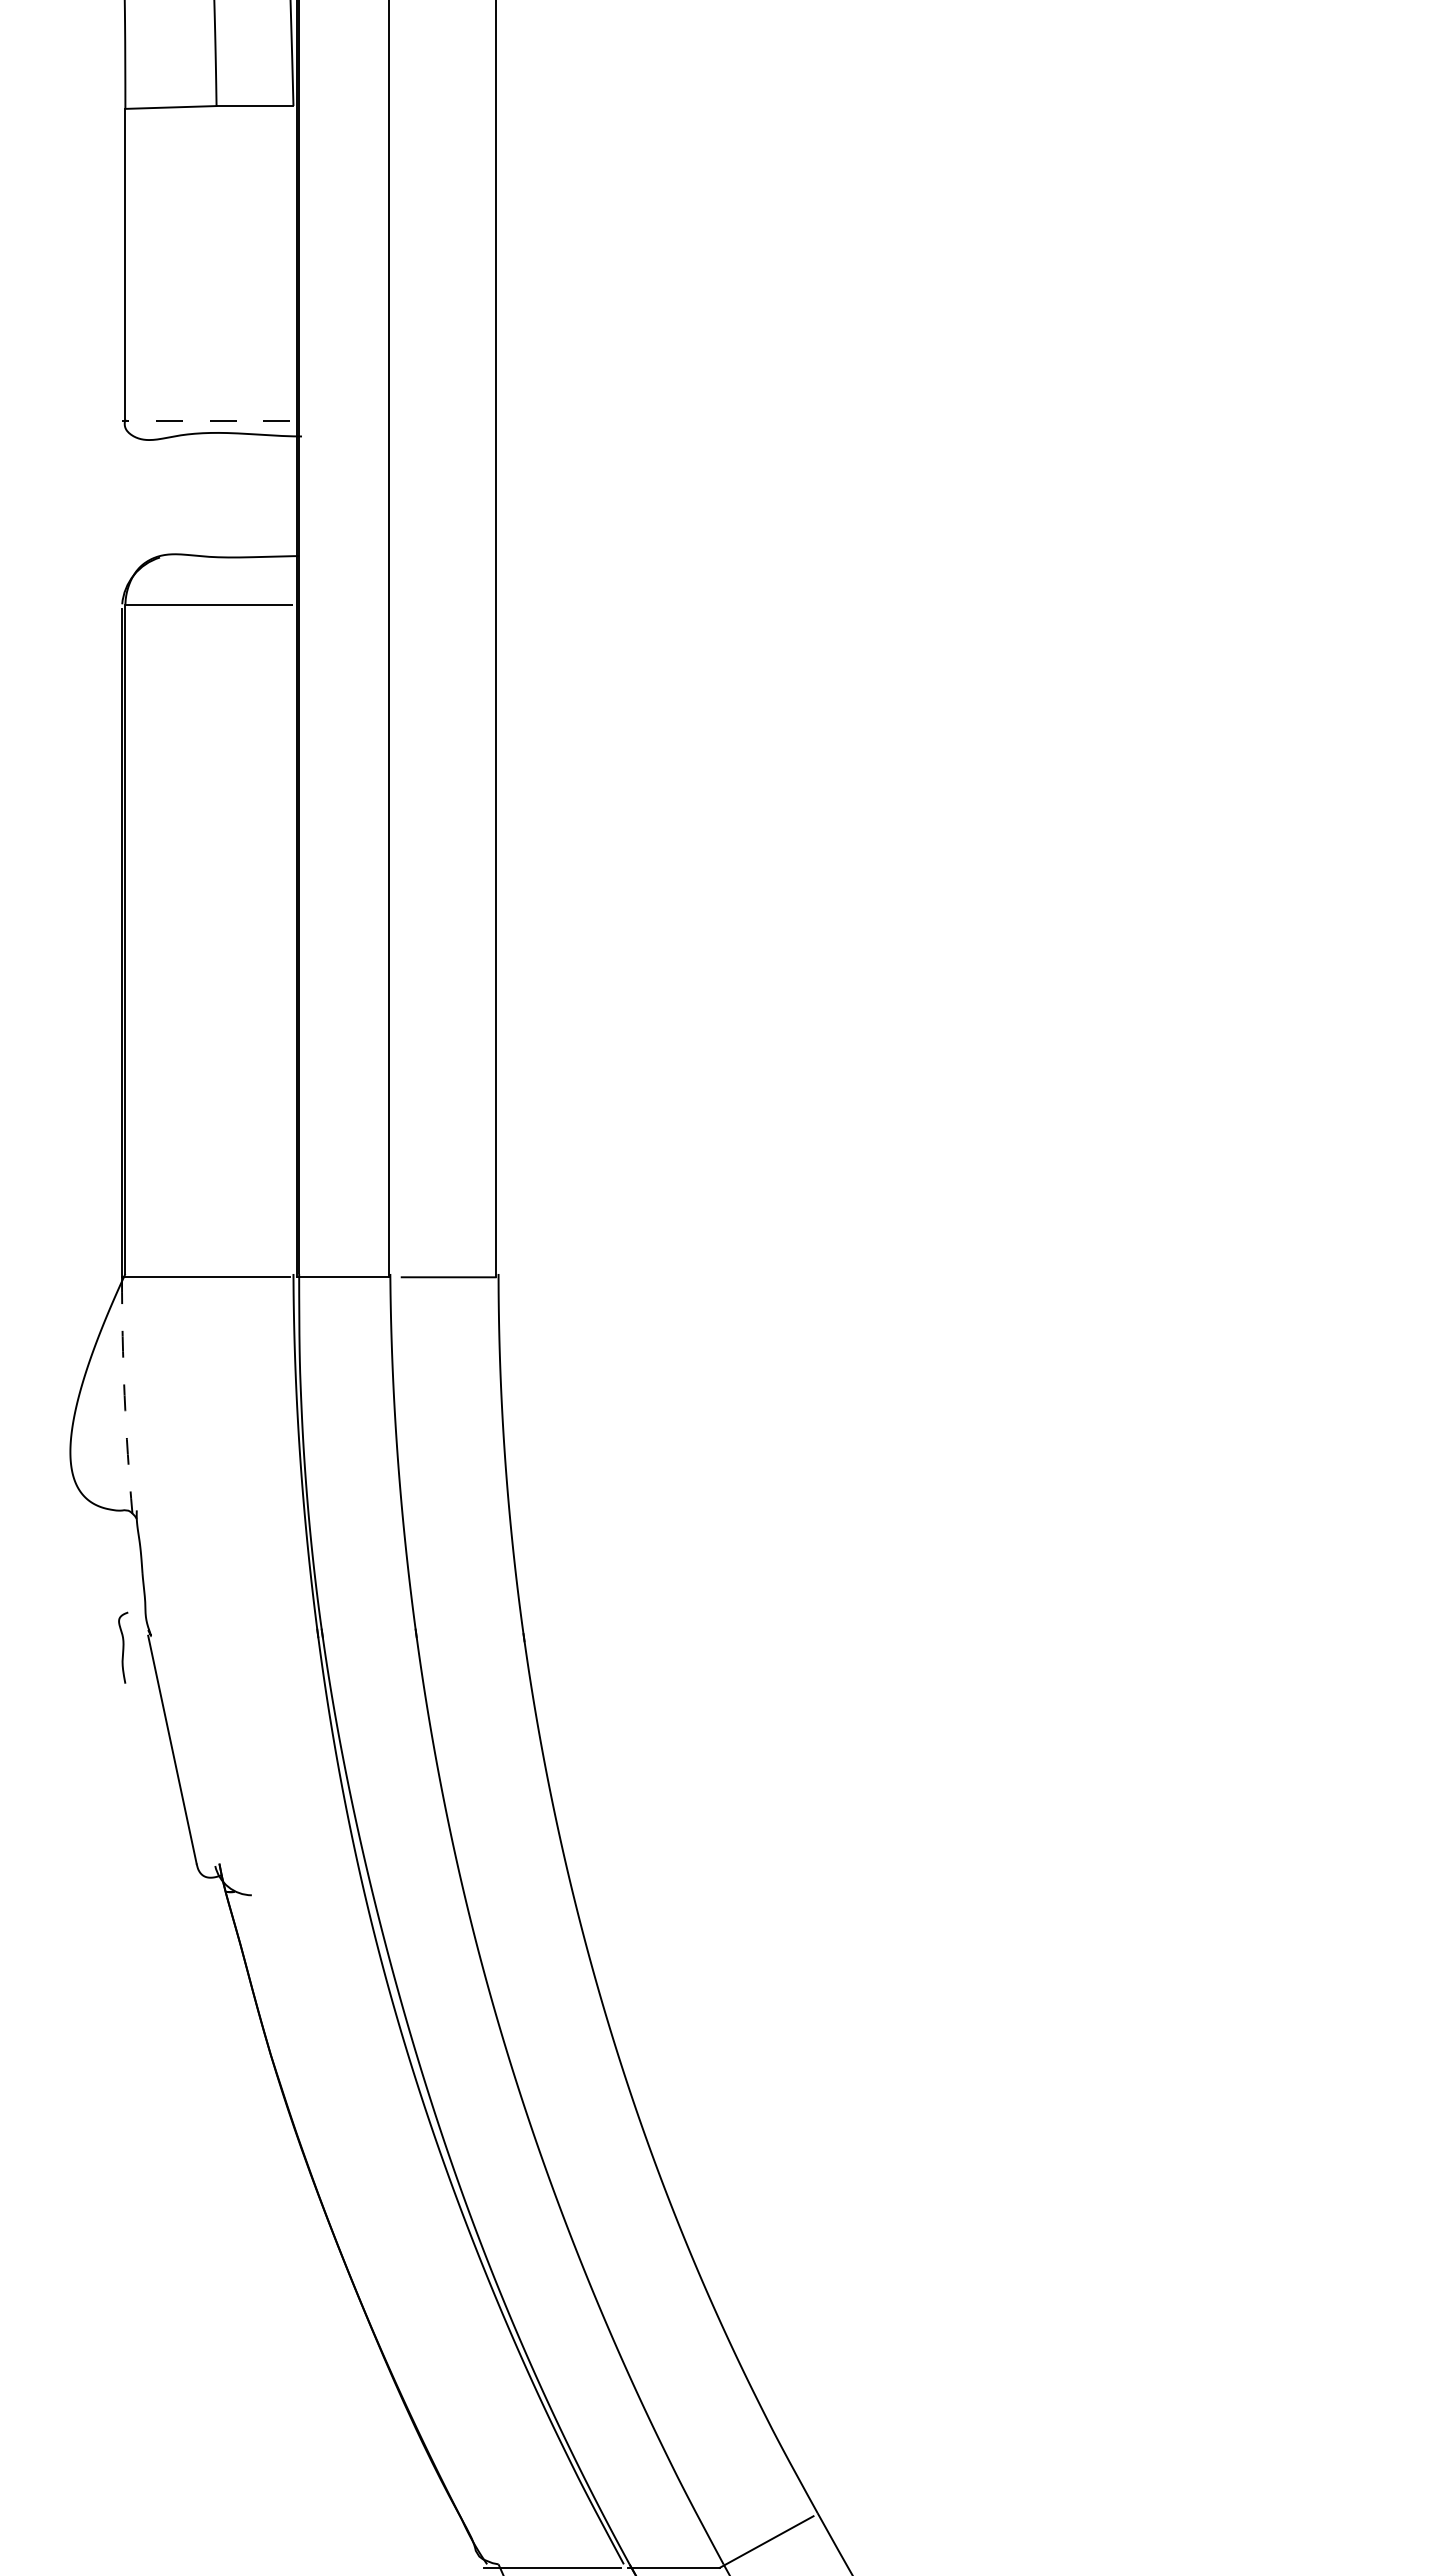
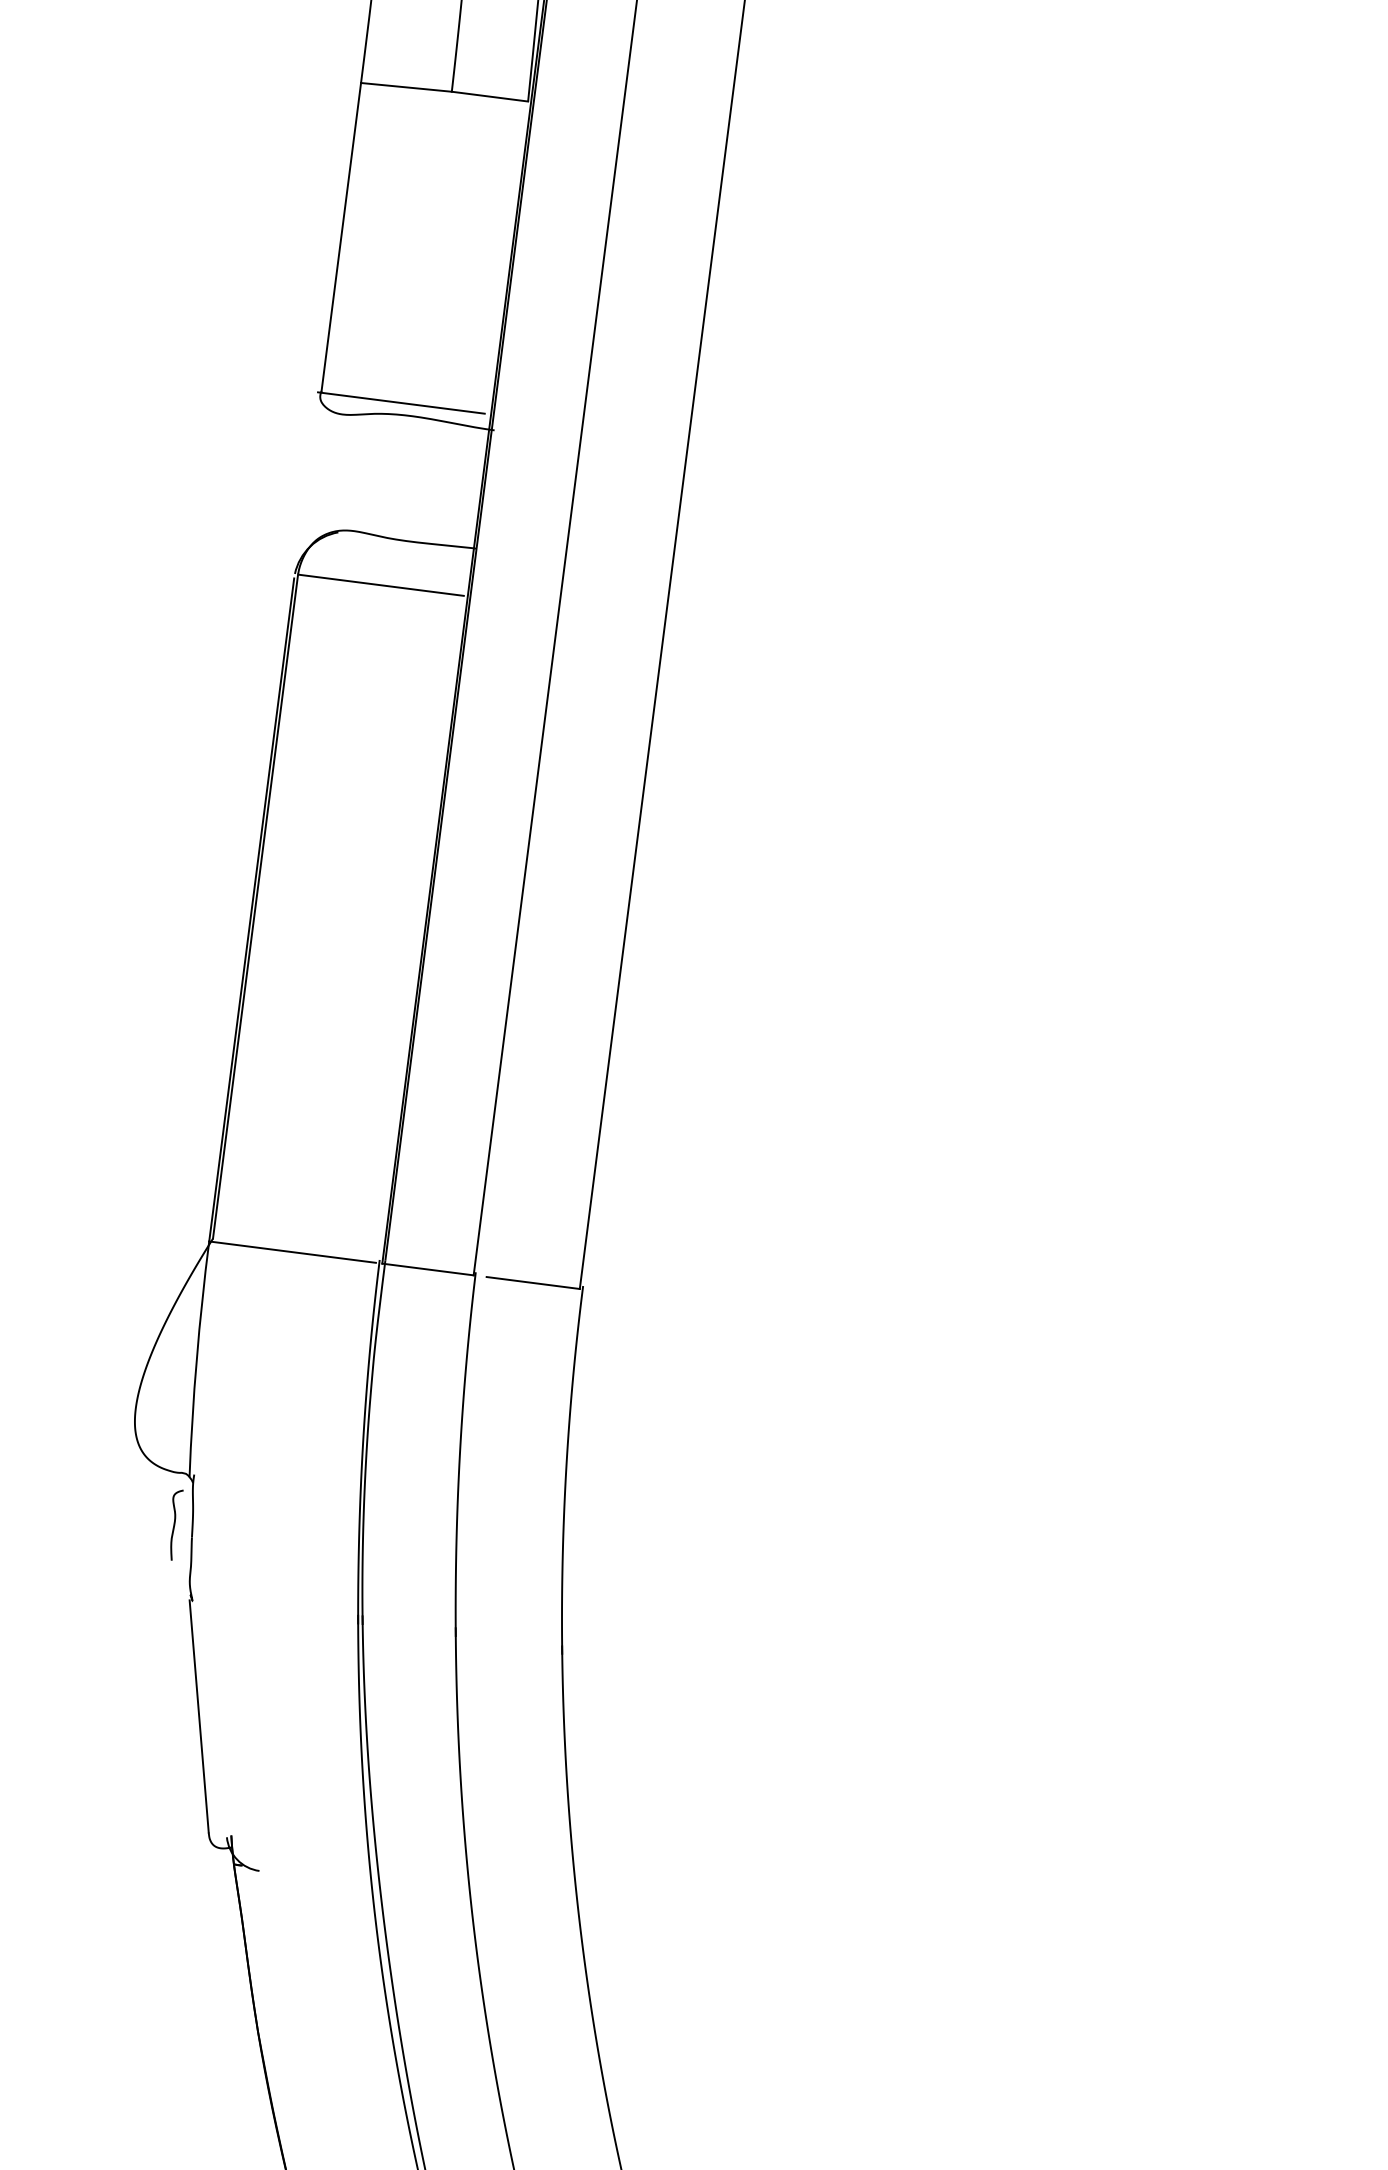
line: (205, 421) -> (400, 403), dashed -> solid
arc: (124, 1395) -> (196, 1359), dashed -> solid
curve: (123, 1647) -> (174, 1524), moved

